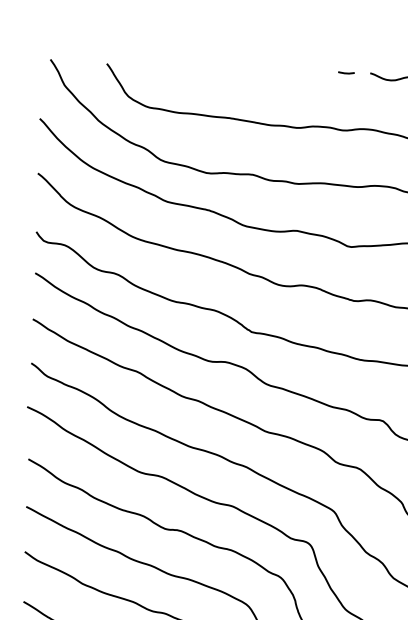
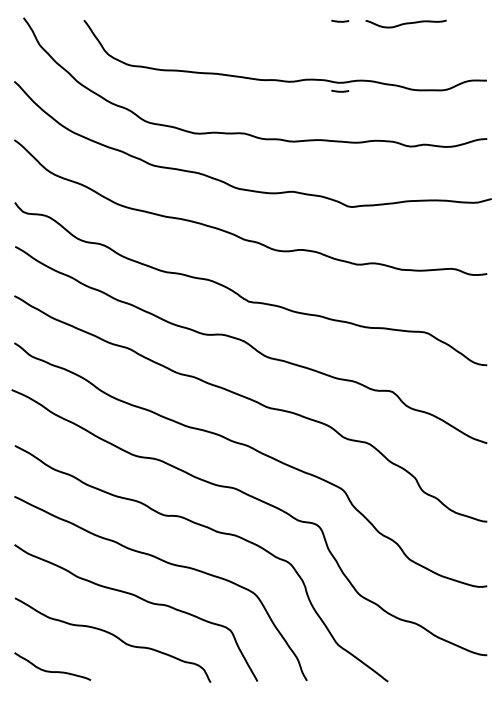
line: (344, 137) -> (340, 90), added

